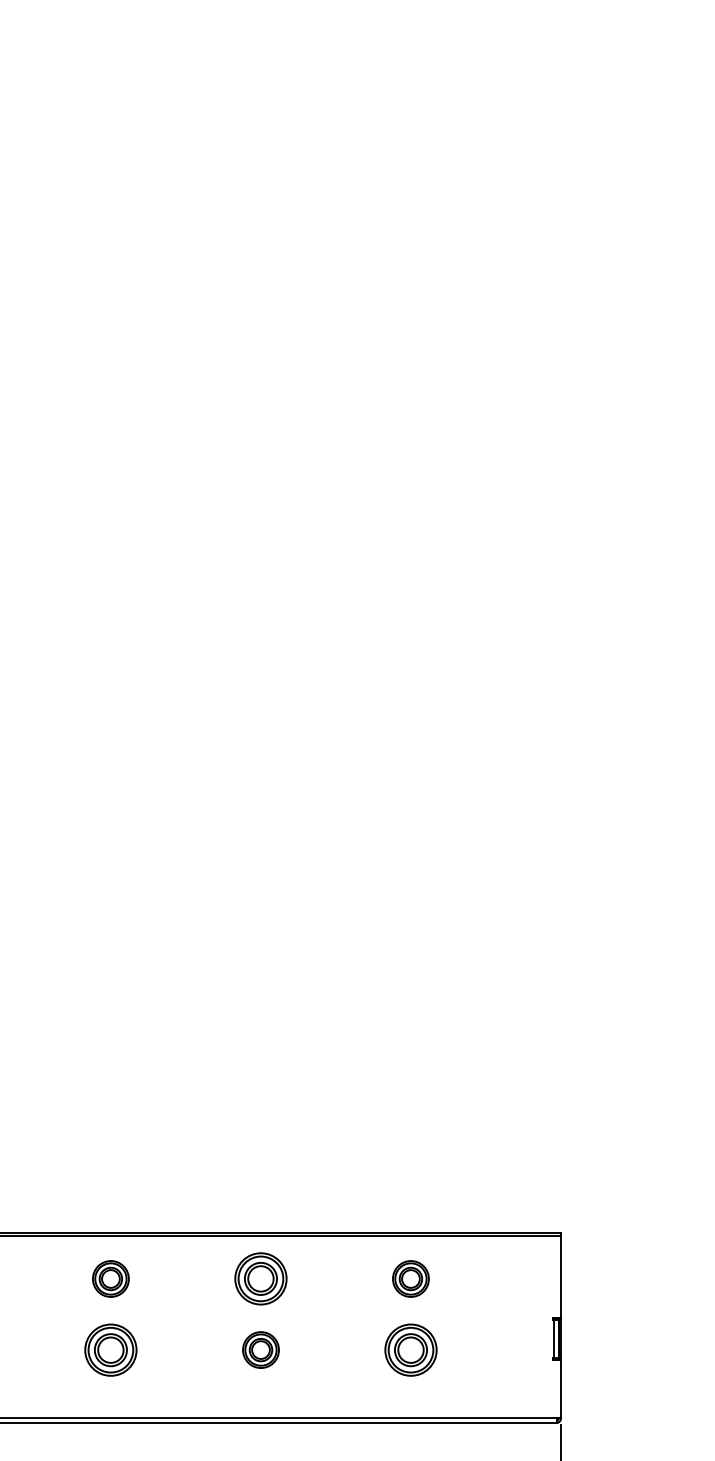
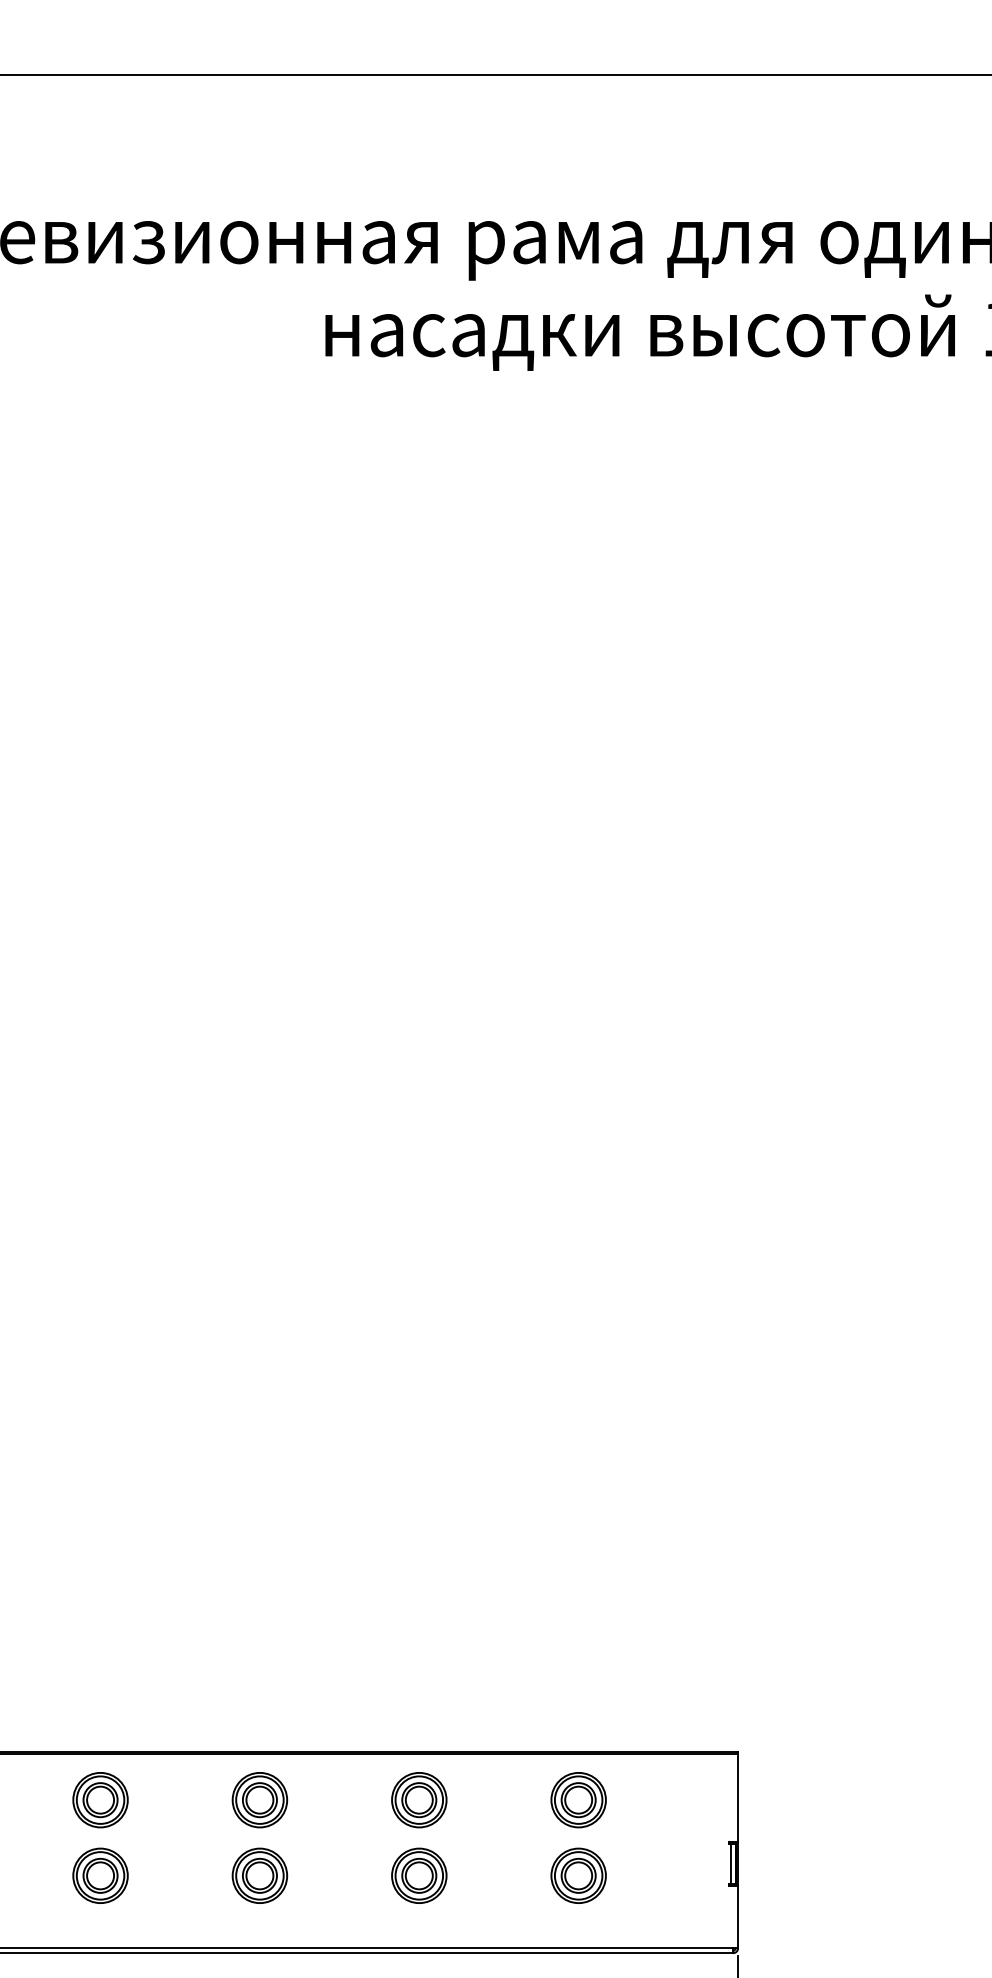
part: (110, 1279) -> (259, 1800), size x1.43
part: (410, 1279) -> (578, 1800), size x1.43
part: (261, 1349) -> (419, 1875), size x1.43

